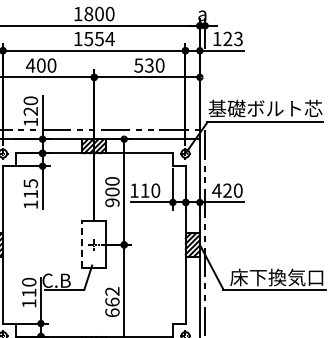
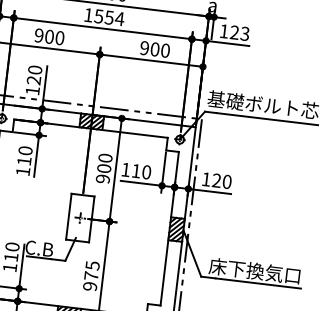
text: (30, 65) -> (38, 35), 400 -> 900
text: (143, 65) -> (149, 48), 530 -> 900
text: (30, 183) -> (25, 150), 115 -> 110
text: (216, 190) -> (205, 179), 420 -> 120
line: (82, 244) -> (68, 216), dashed -> solid
text: (112, 302) -> (91, 276), 662 -> 975

